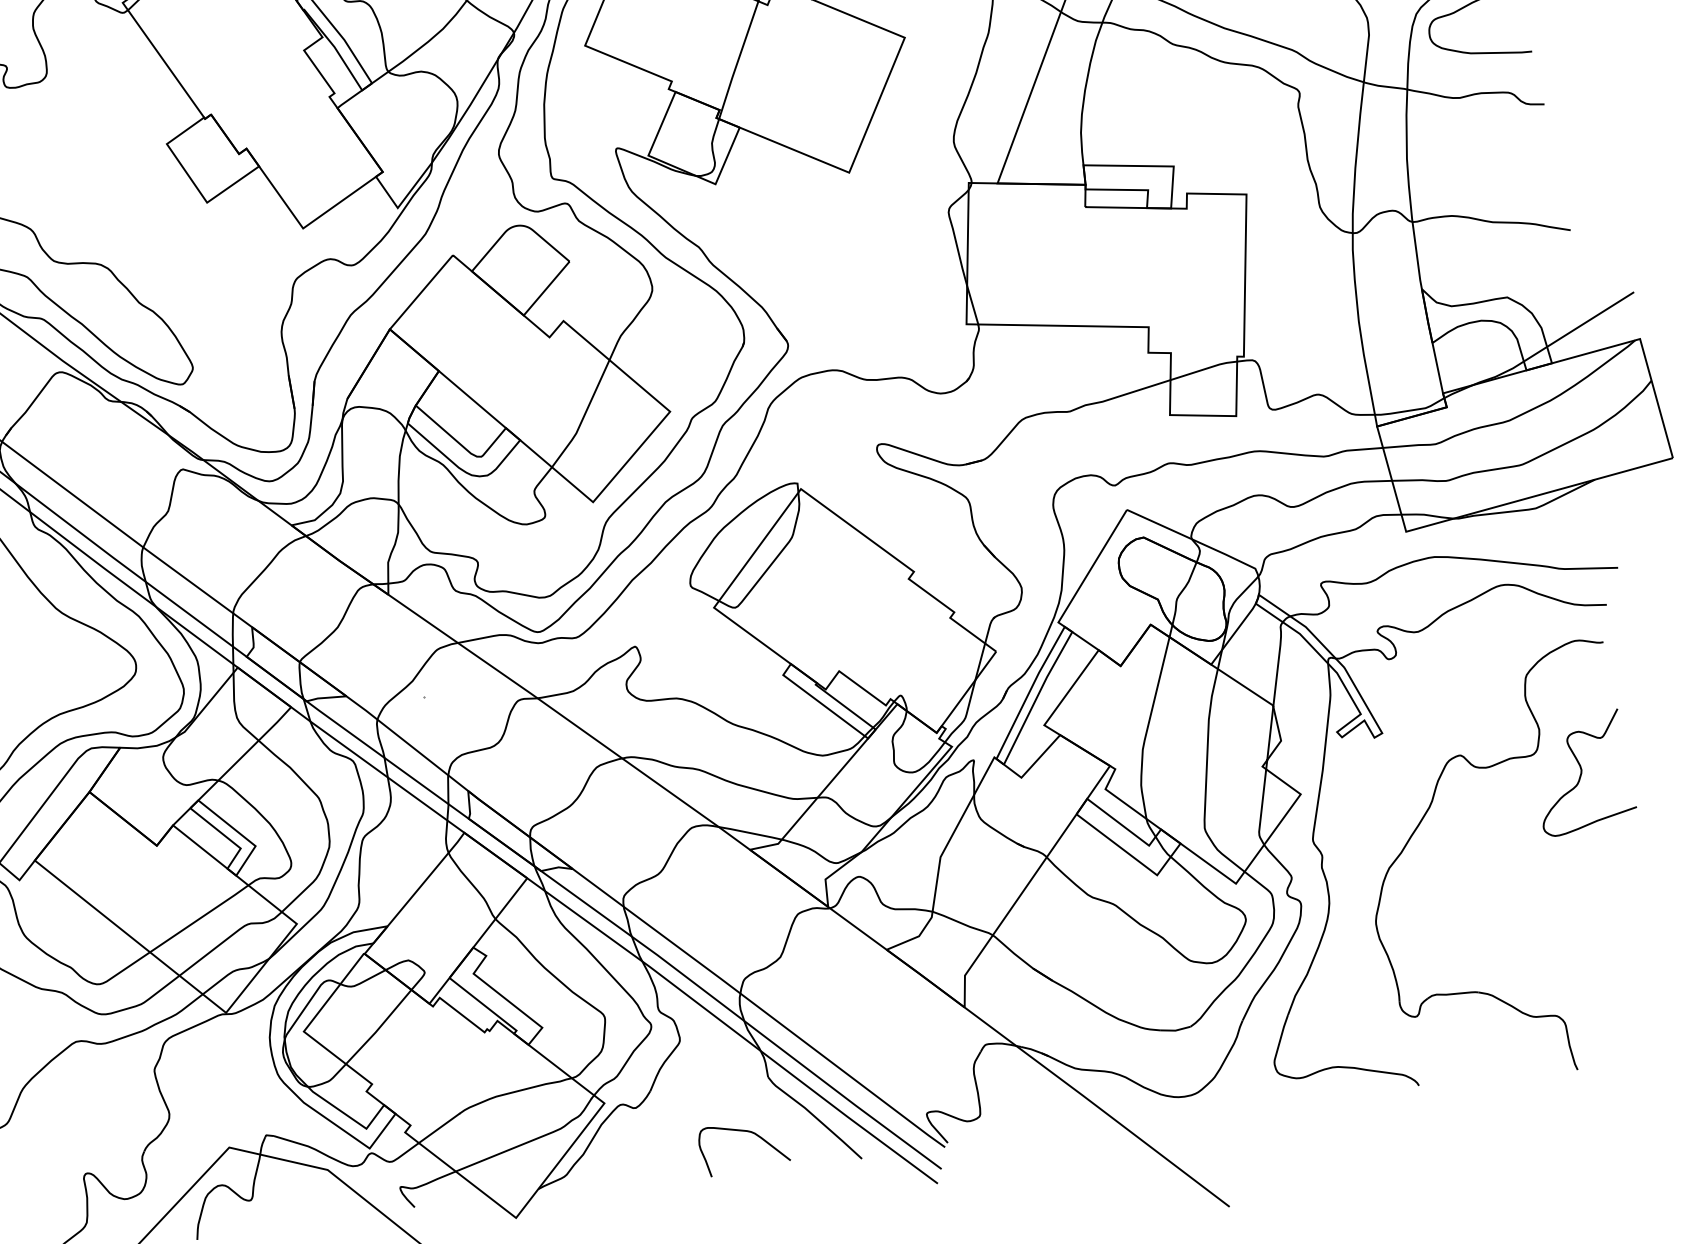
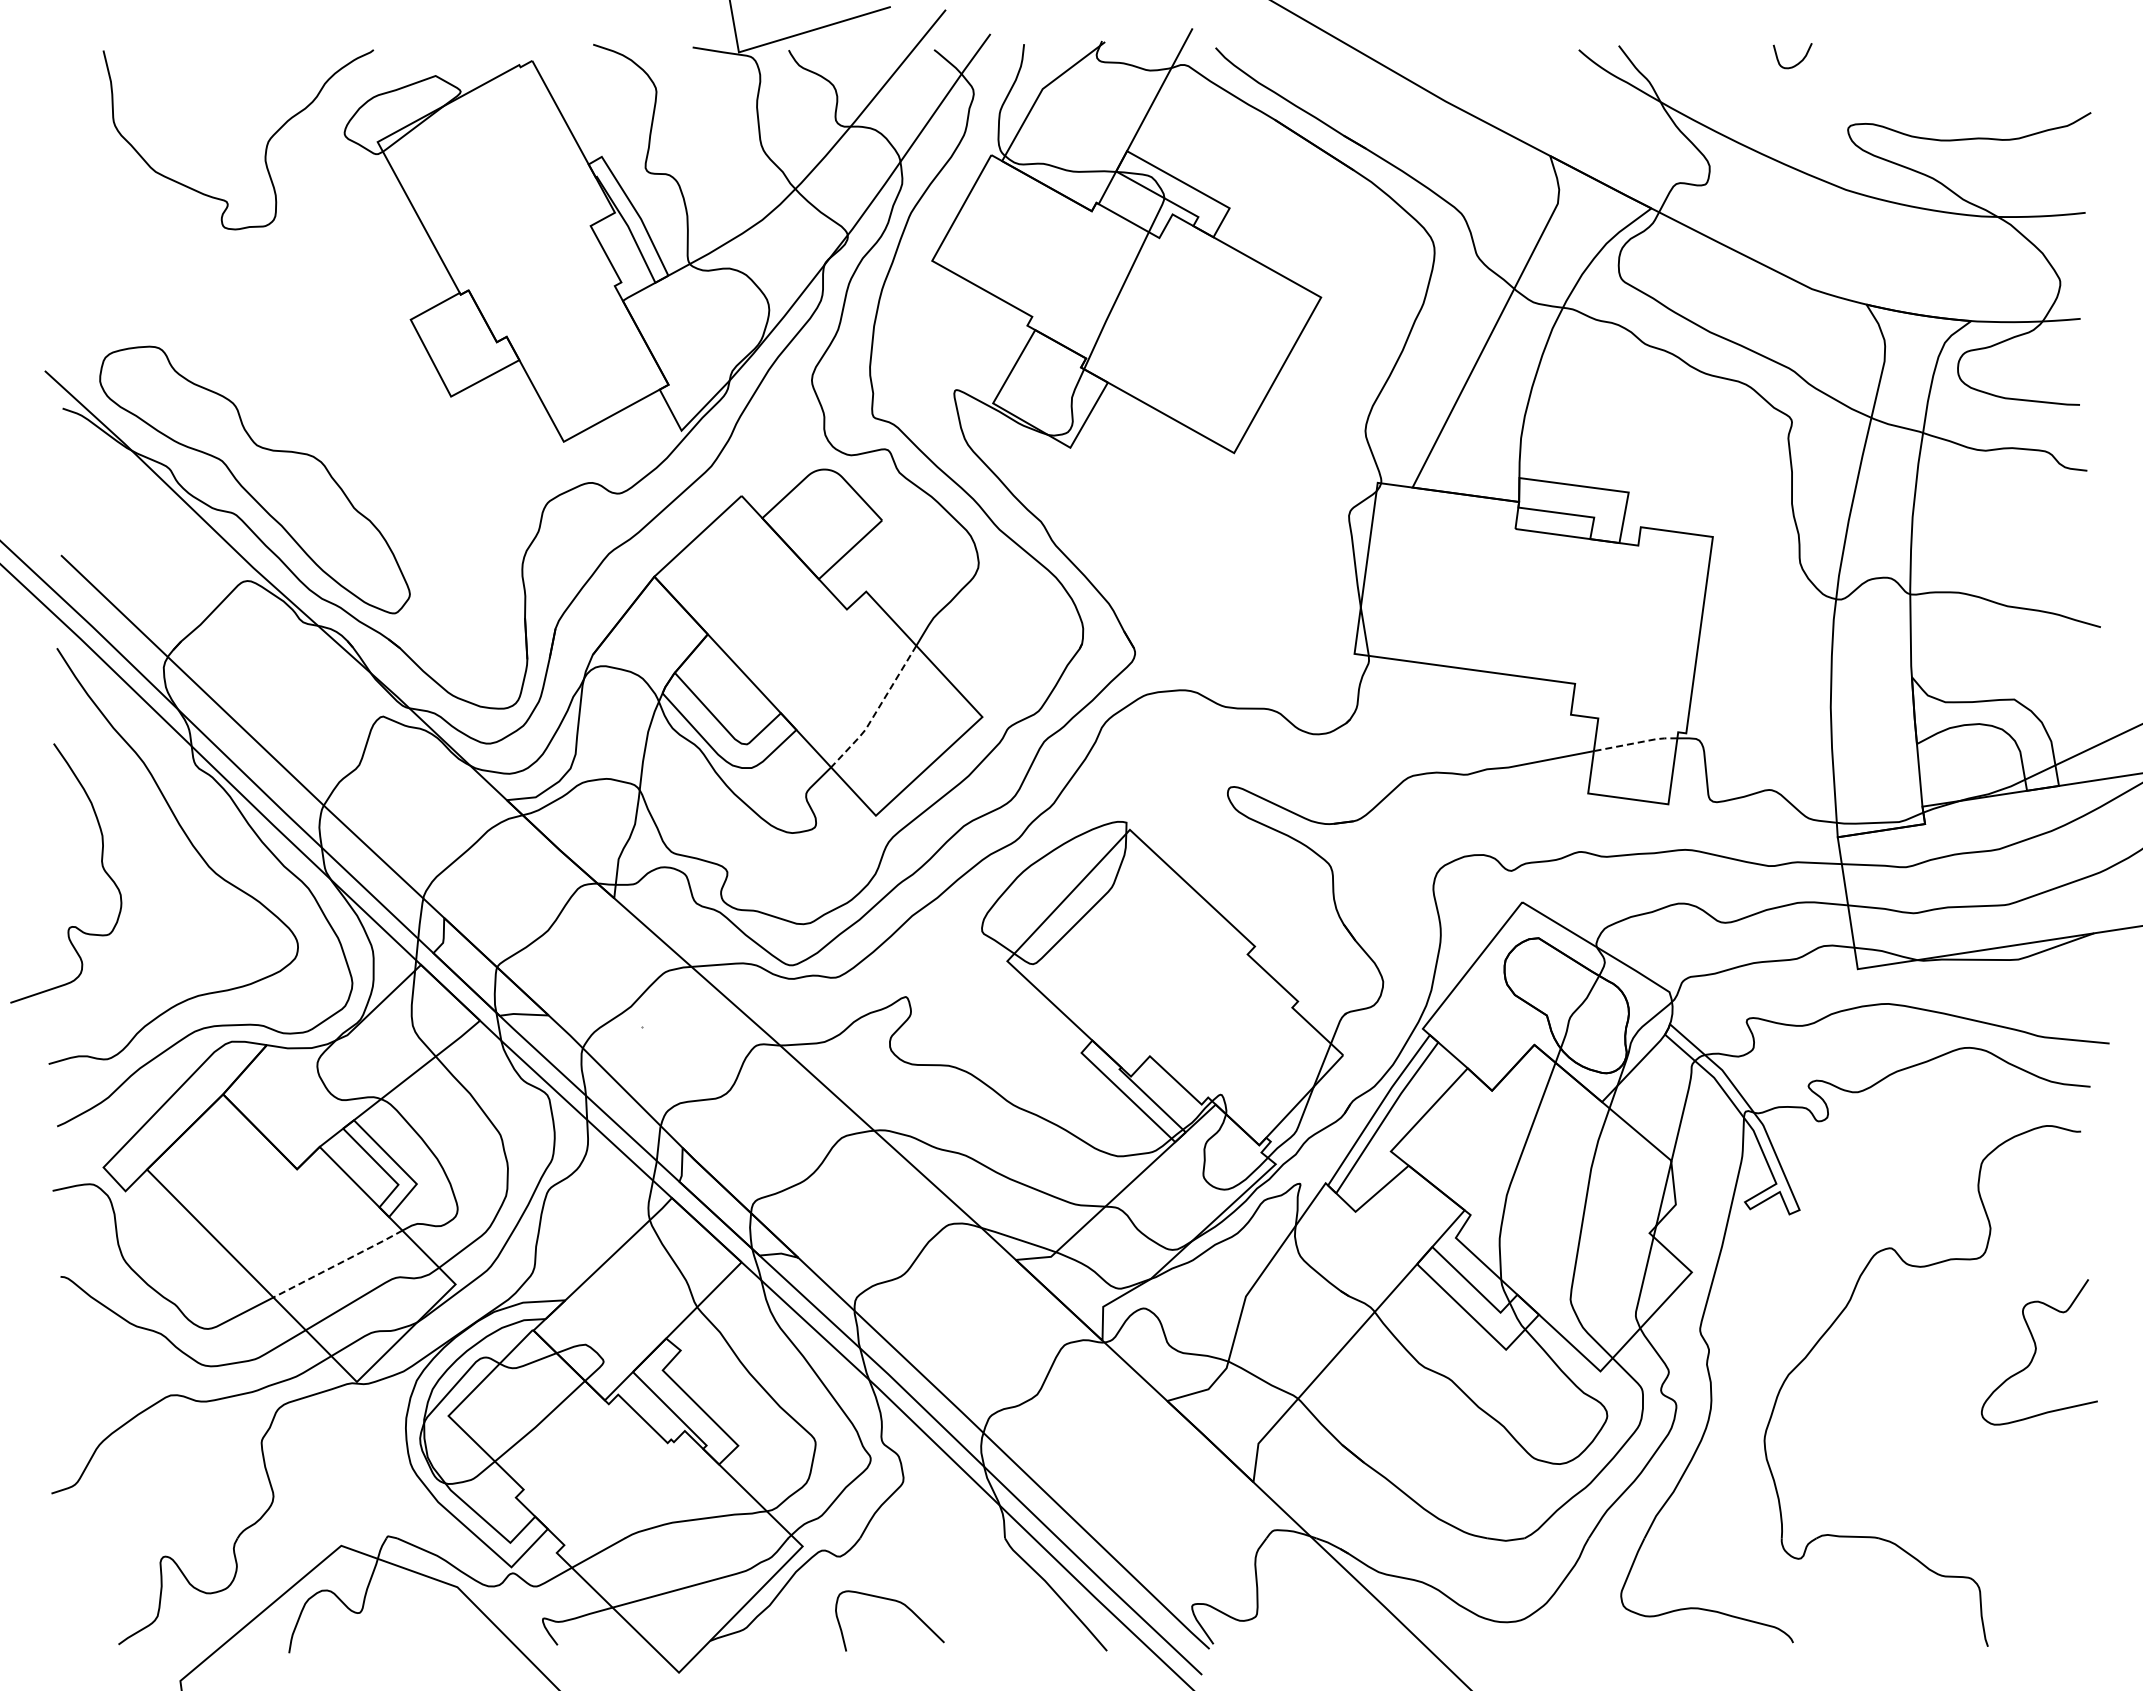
line: (1204, 368) -> (1636, 742), solid -> dashed
line: (583, 417) -> (876, 711), solid -> dashed
curve: (1582, 773) -> (2036, 1352), moved
line: (199, 919) -> (338, 1264), solid -> dashed
curve: (745, 1131) -> (893, 1601), moved

